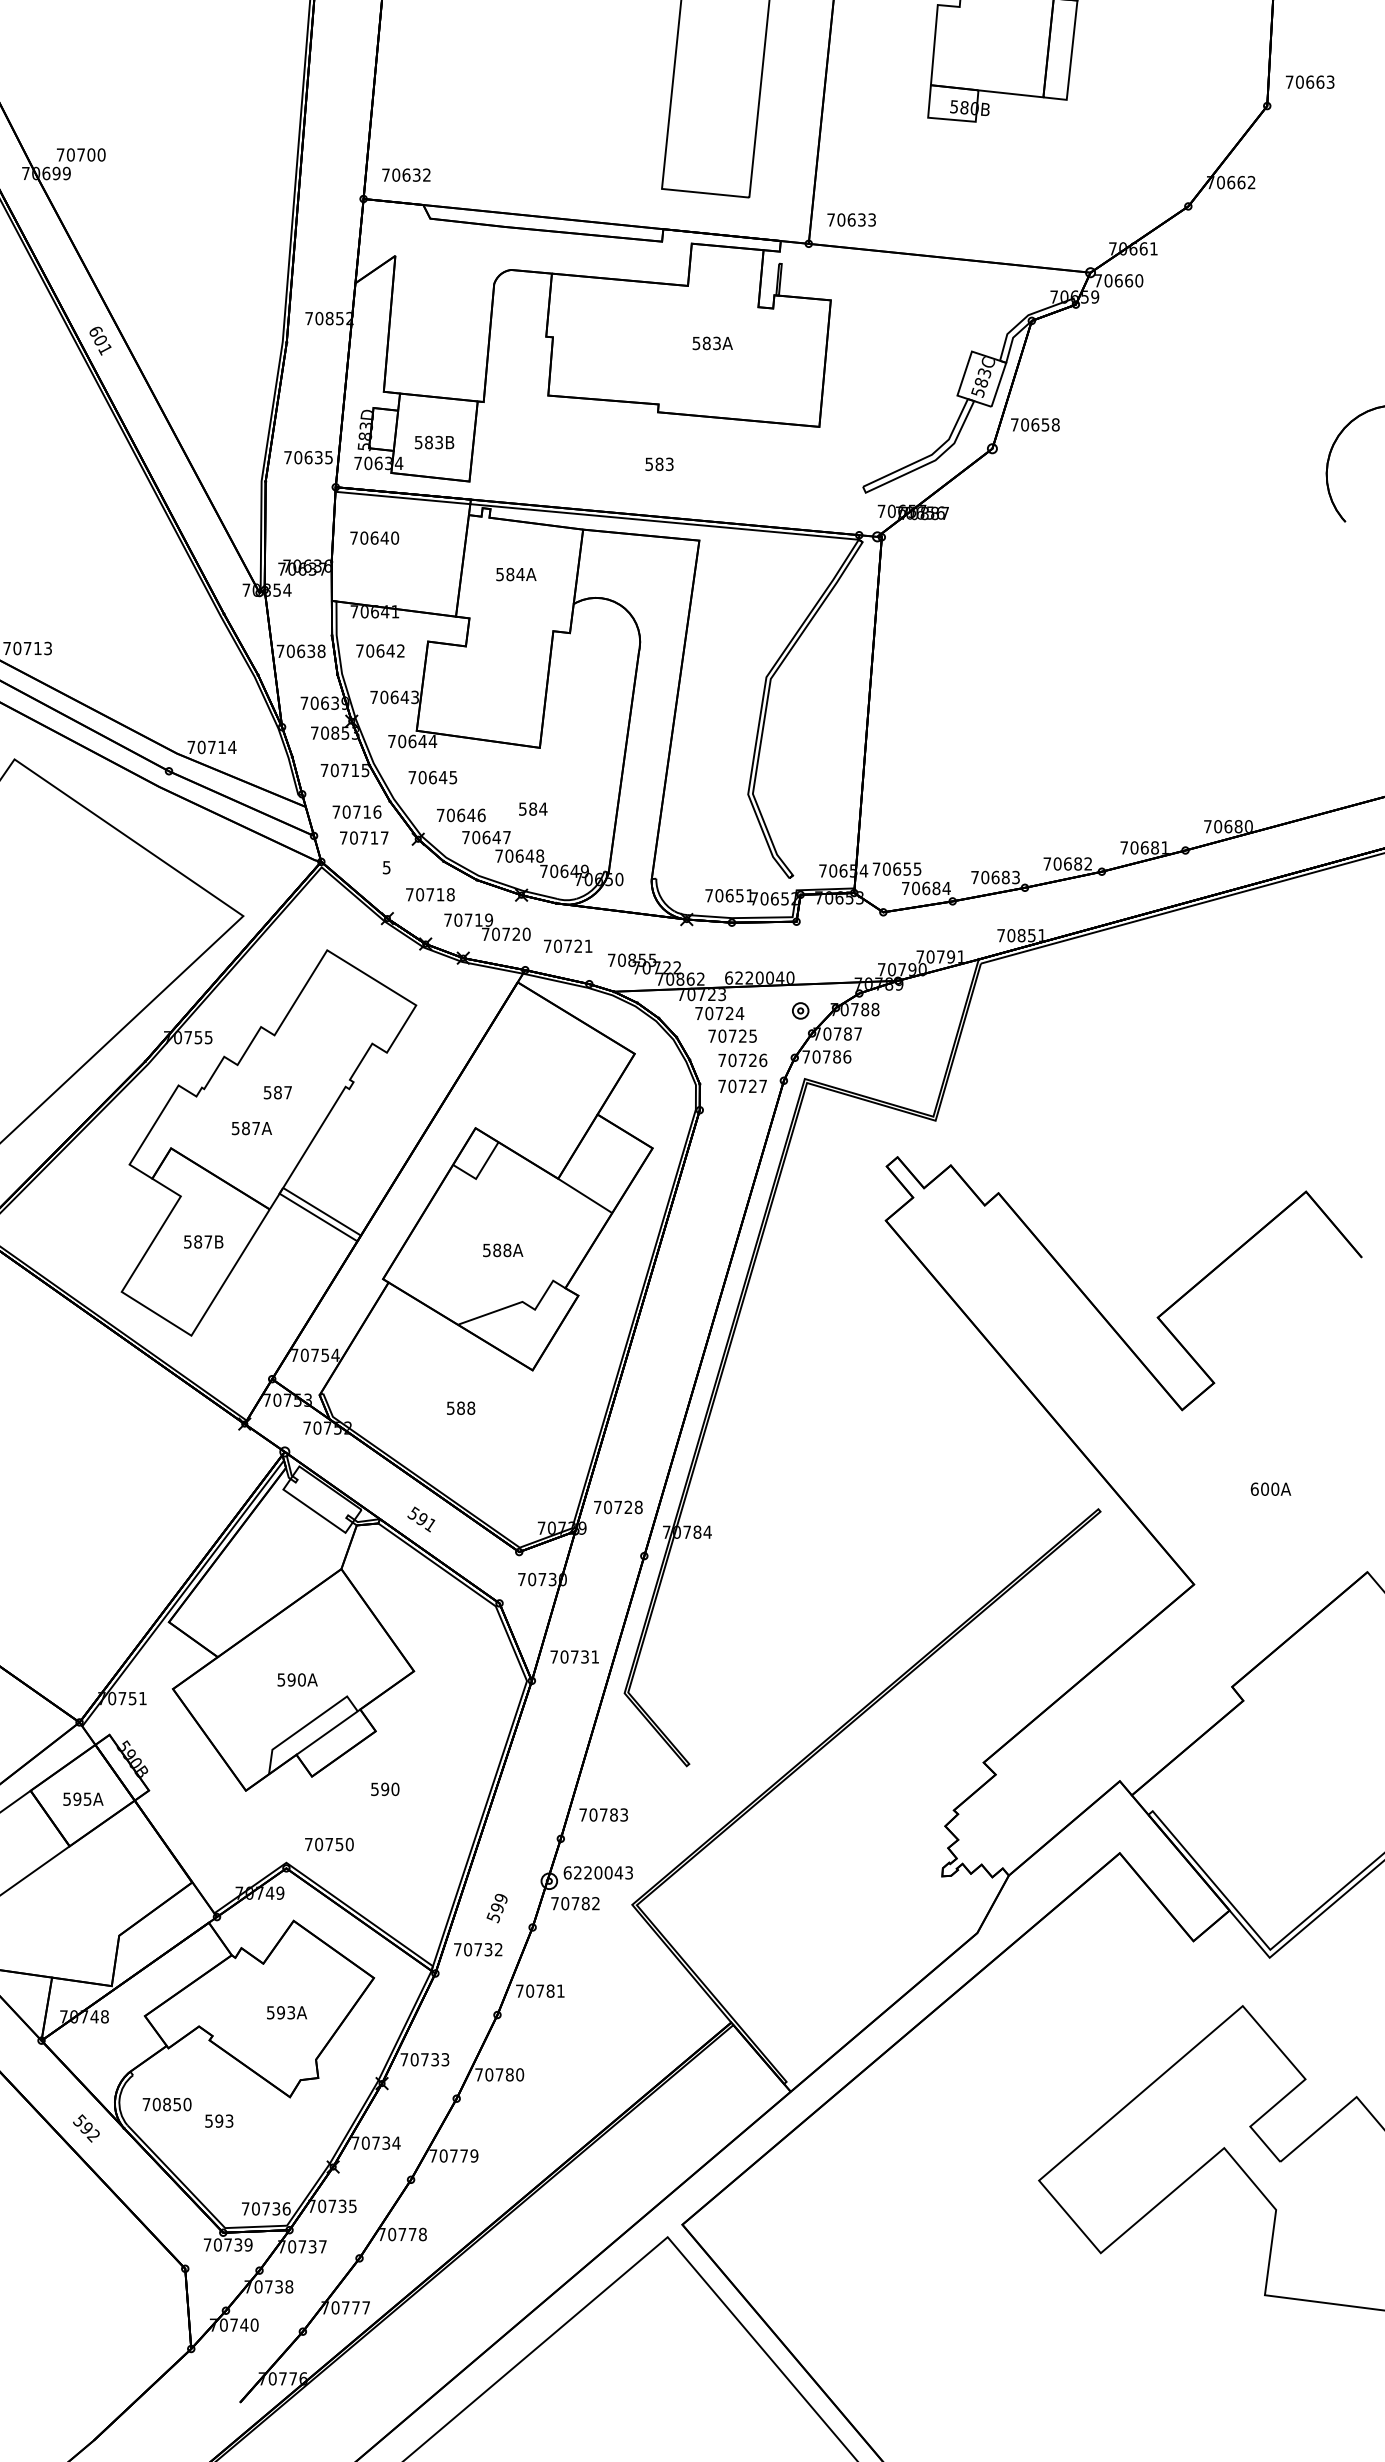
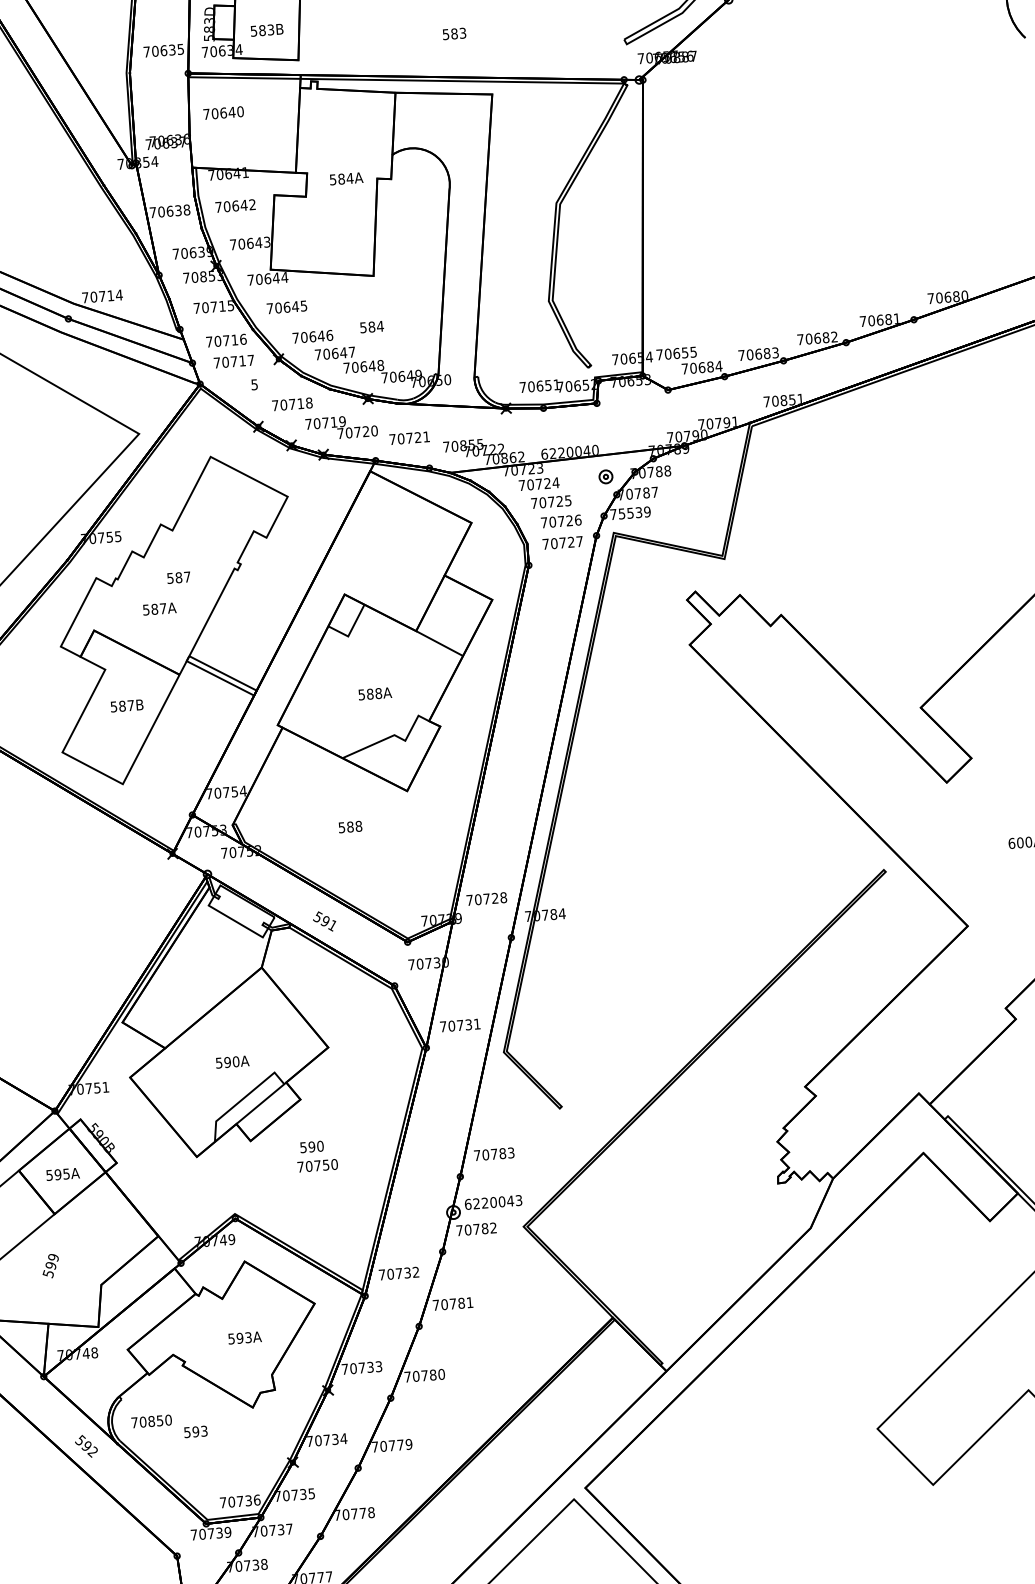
text: (516, 574) -> (346, 178), moved
text: (831, 1056) -> (634, 512), 70786 -> 75539
text: (329, 1844) -> (317, 1165), moved
text: (496, 1908) -> (50, 1266), moved

